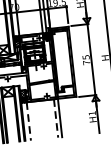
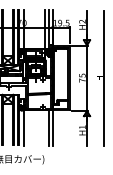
line: (55, 118) -> (48, 128), dashed -> solid
line: (28, 121) -> (23, 128), dashed -> solid

